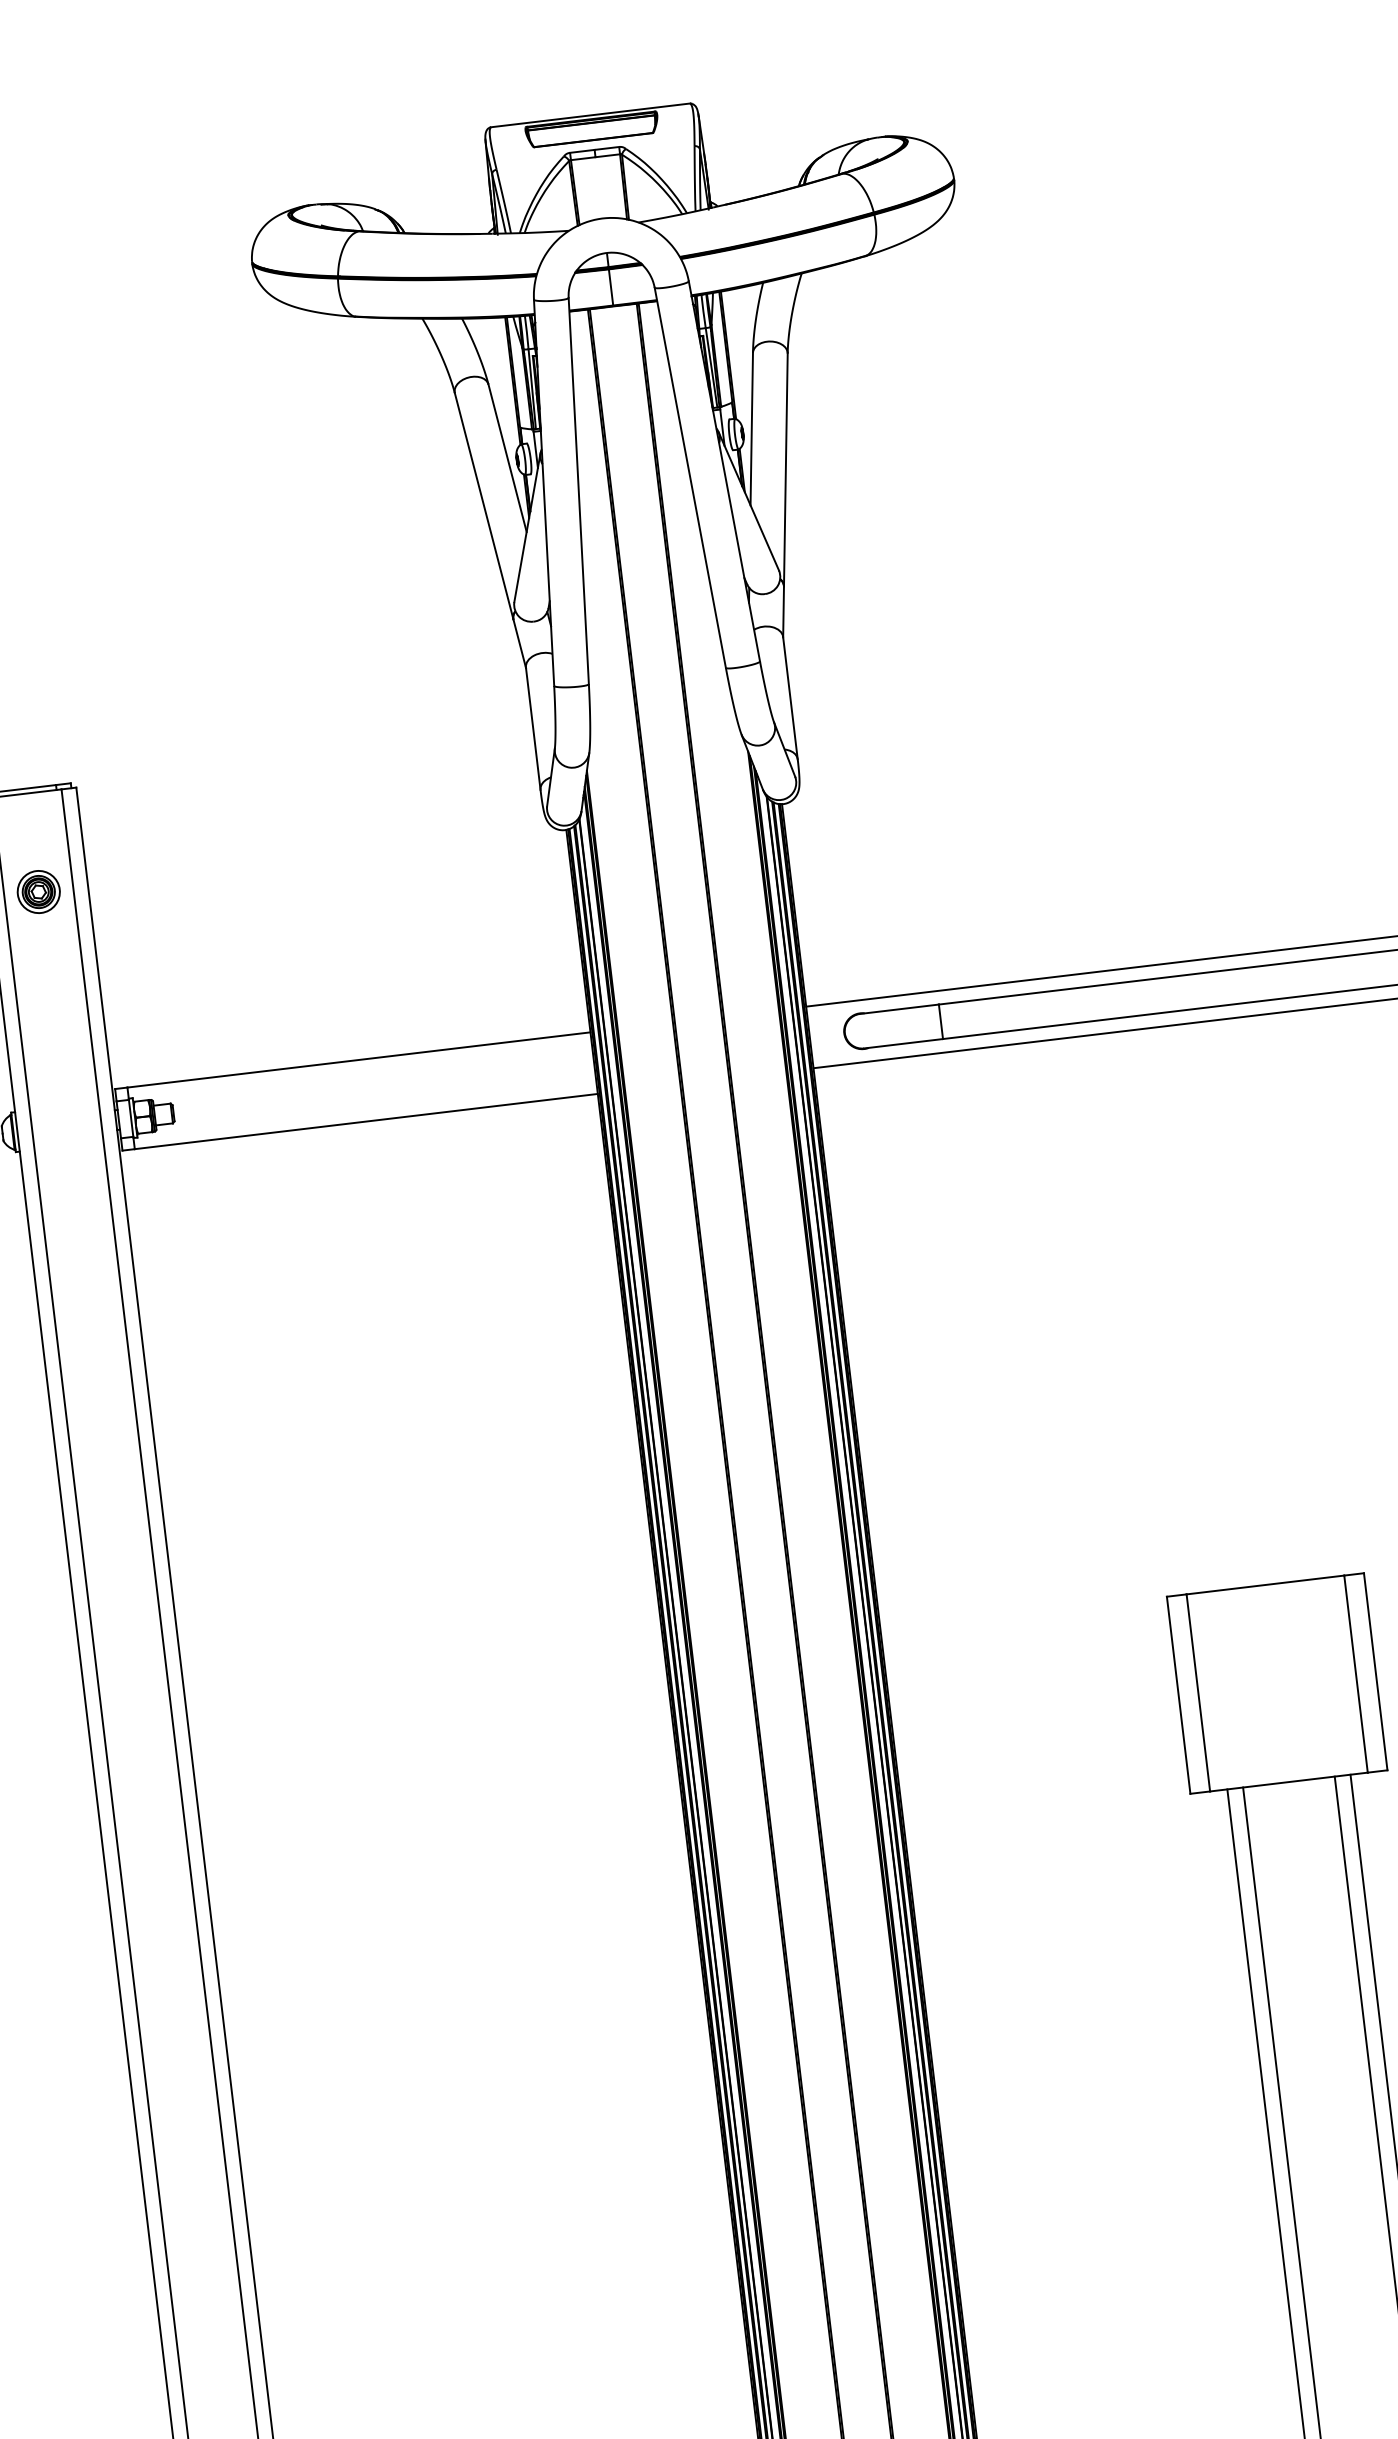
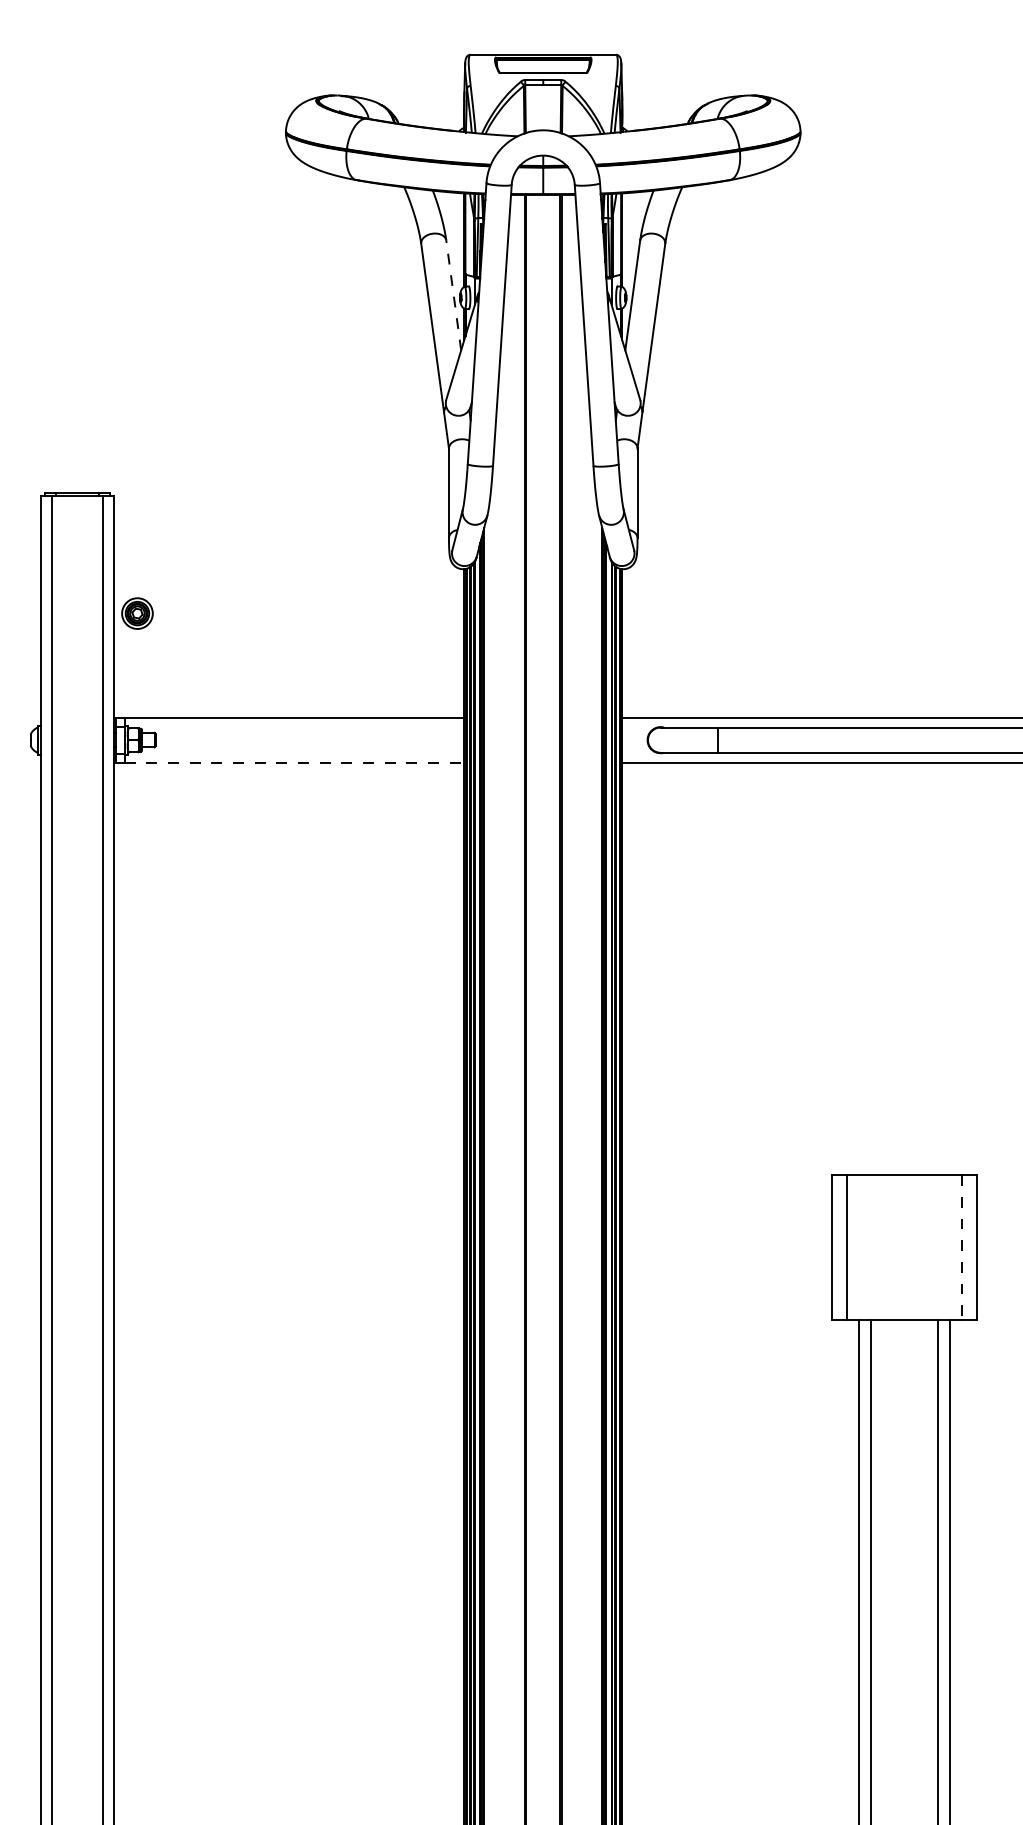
line: (507, 457) -> (453, 294), solid -> dashed
part: (38, 891) -> (137, 613), moved
line: (366, 1121) -> (294, 762), solid -> dashed
line: (1356, 1675) -> (962, 1248), solid -> dashed

